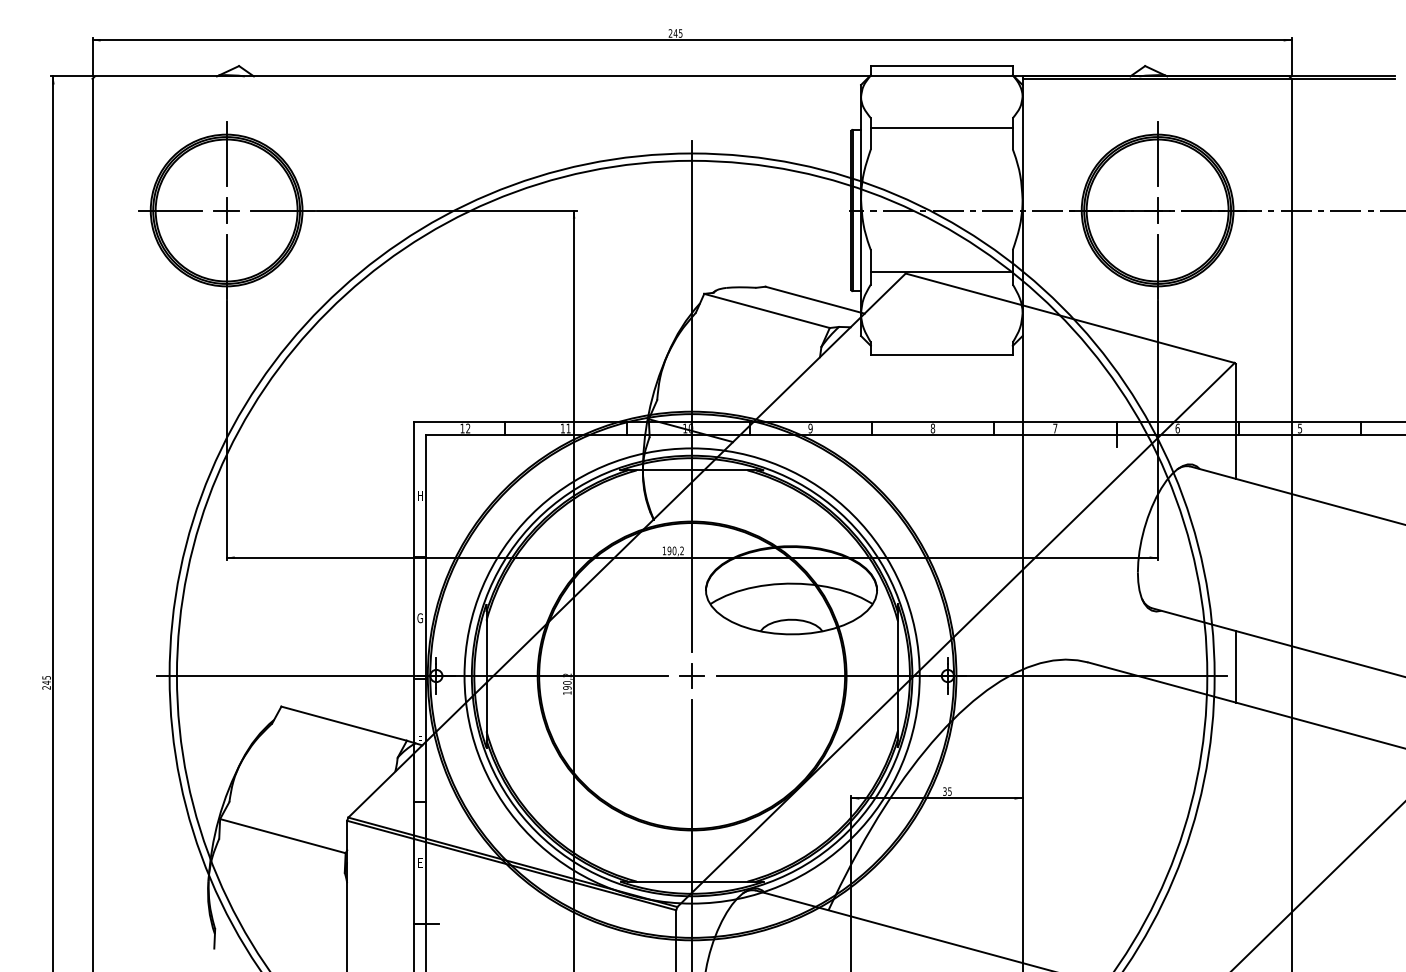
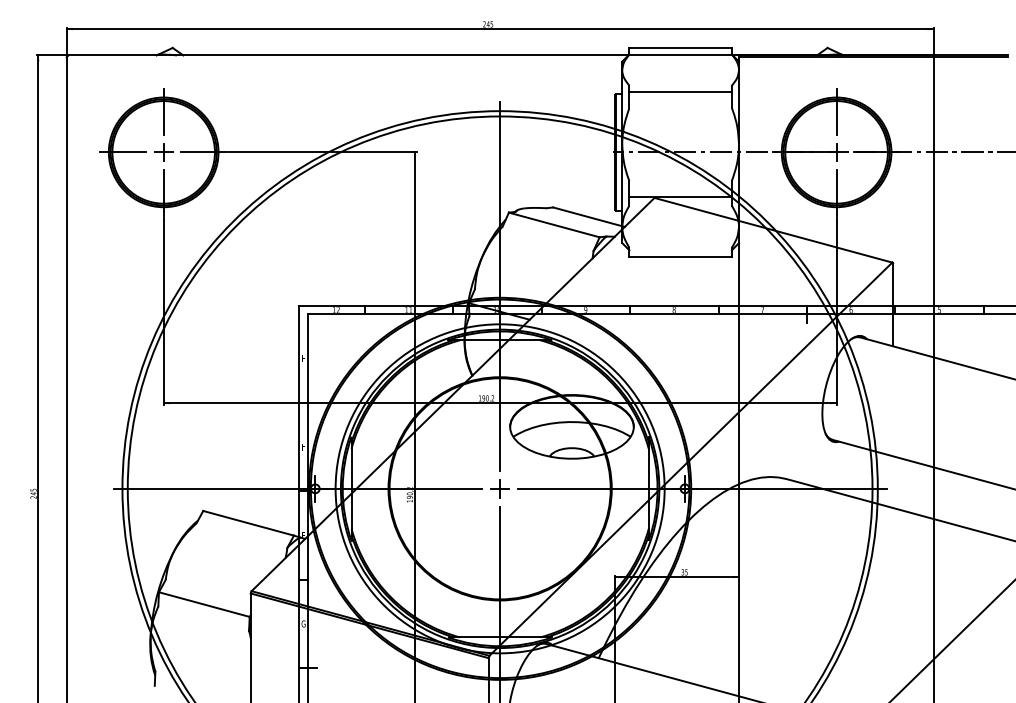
text: (419, 618) -> (303, 447), G -> H
line: (1235, 666) -> (892, 481), removed
text: (420, 862) -> (303, 623), E -> G

